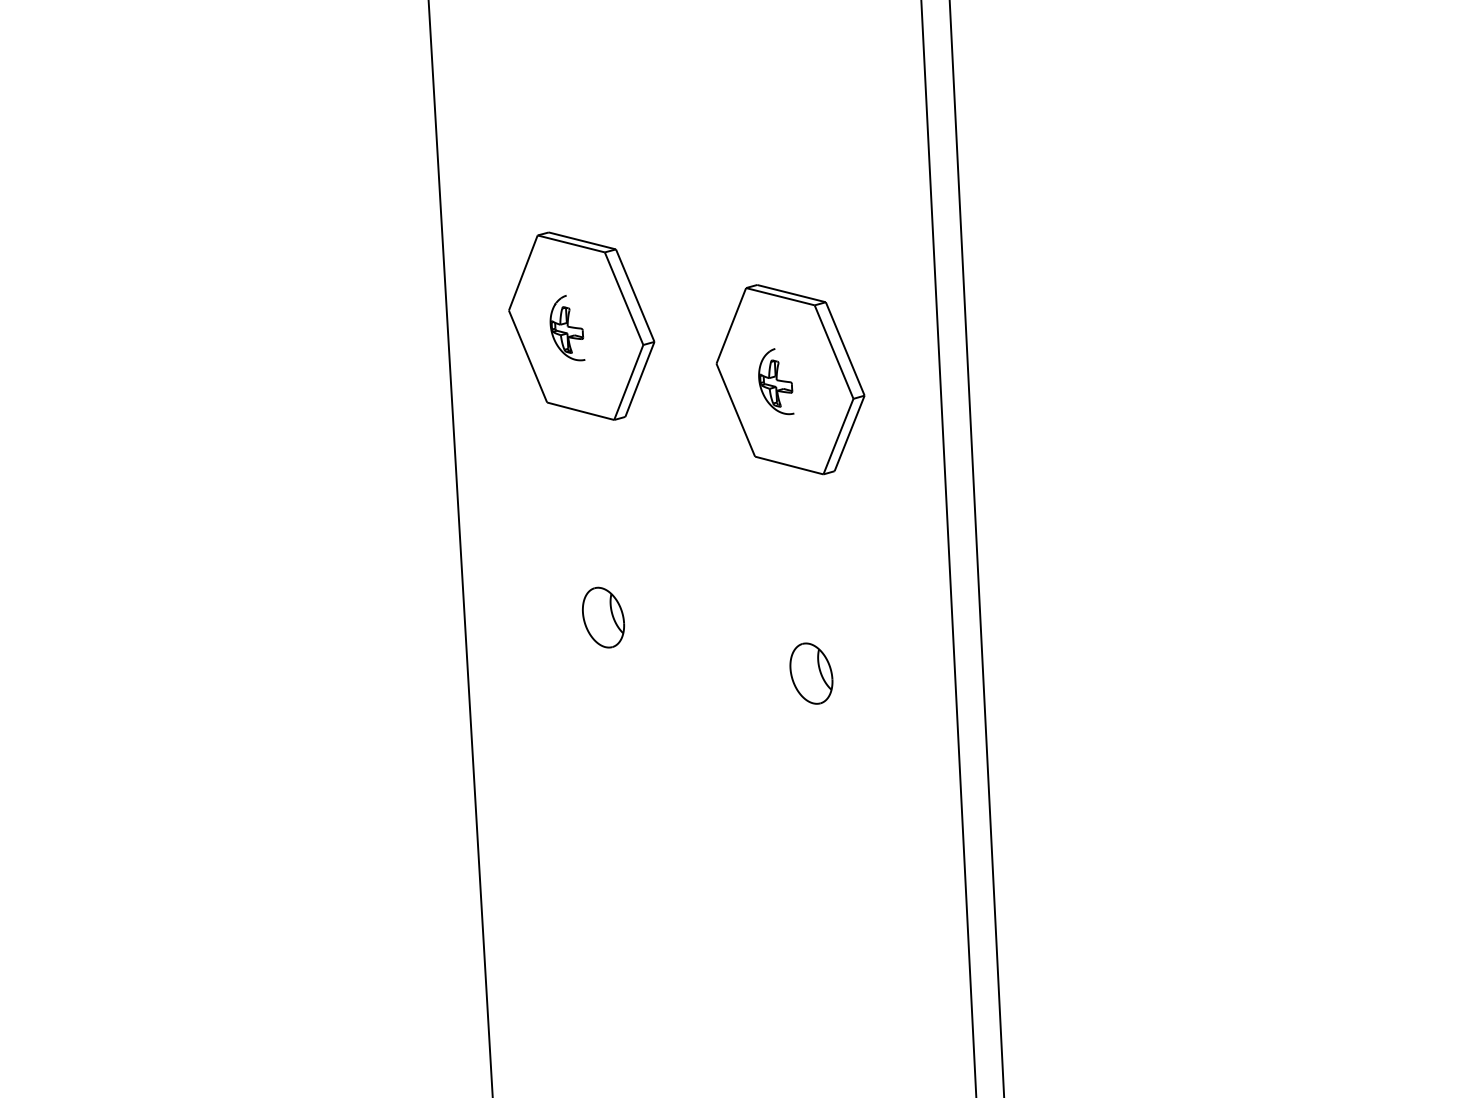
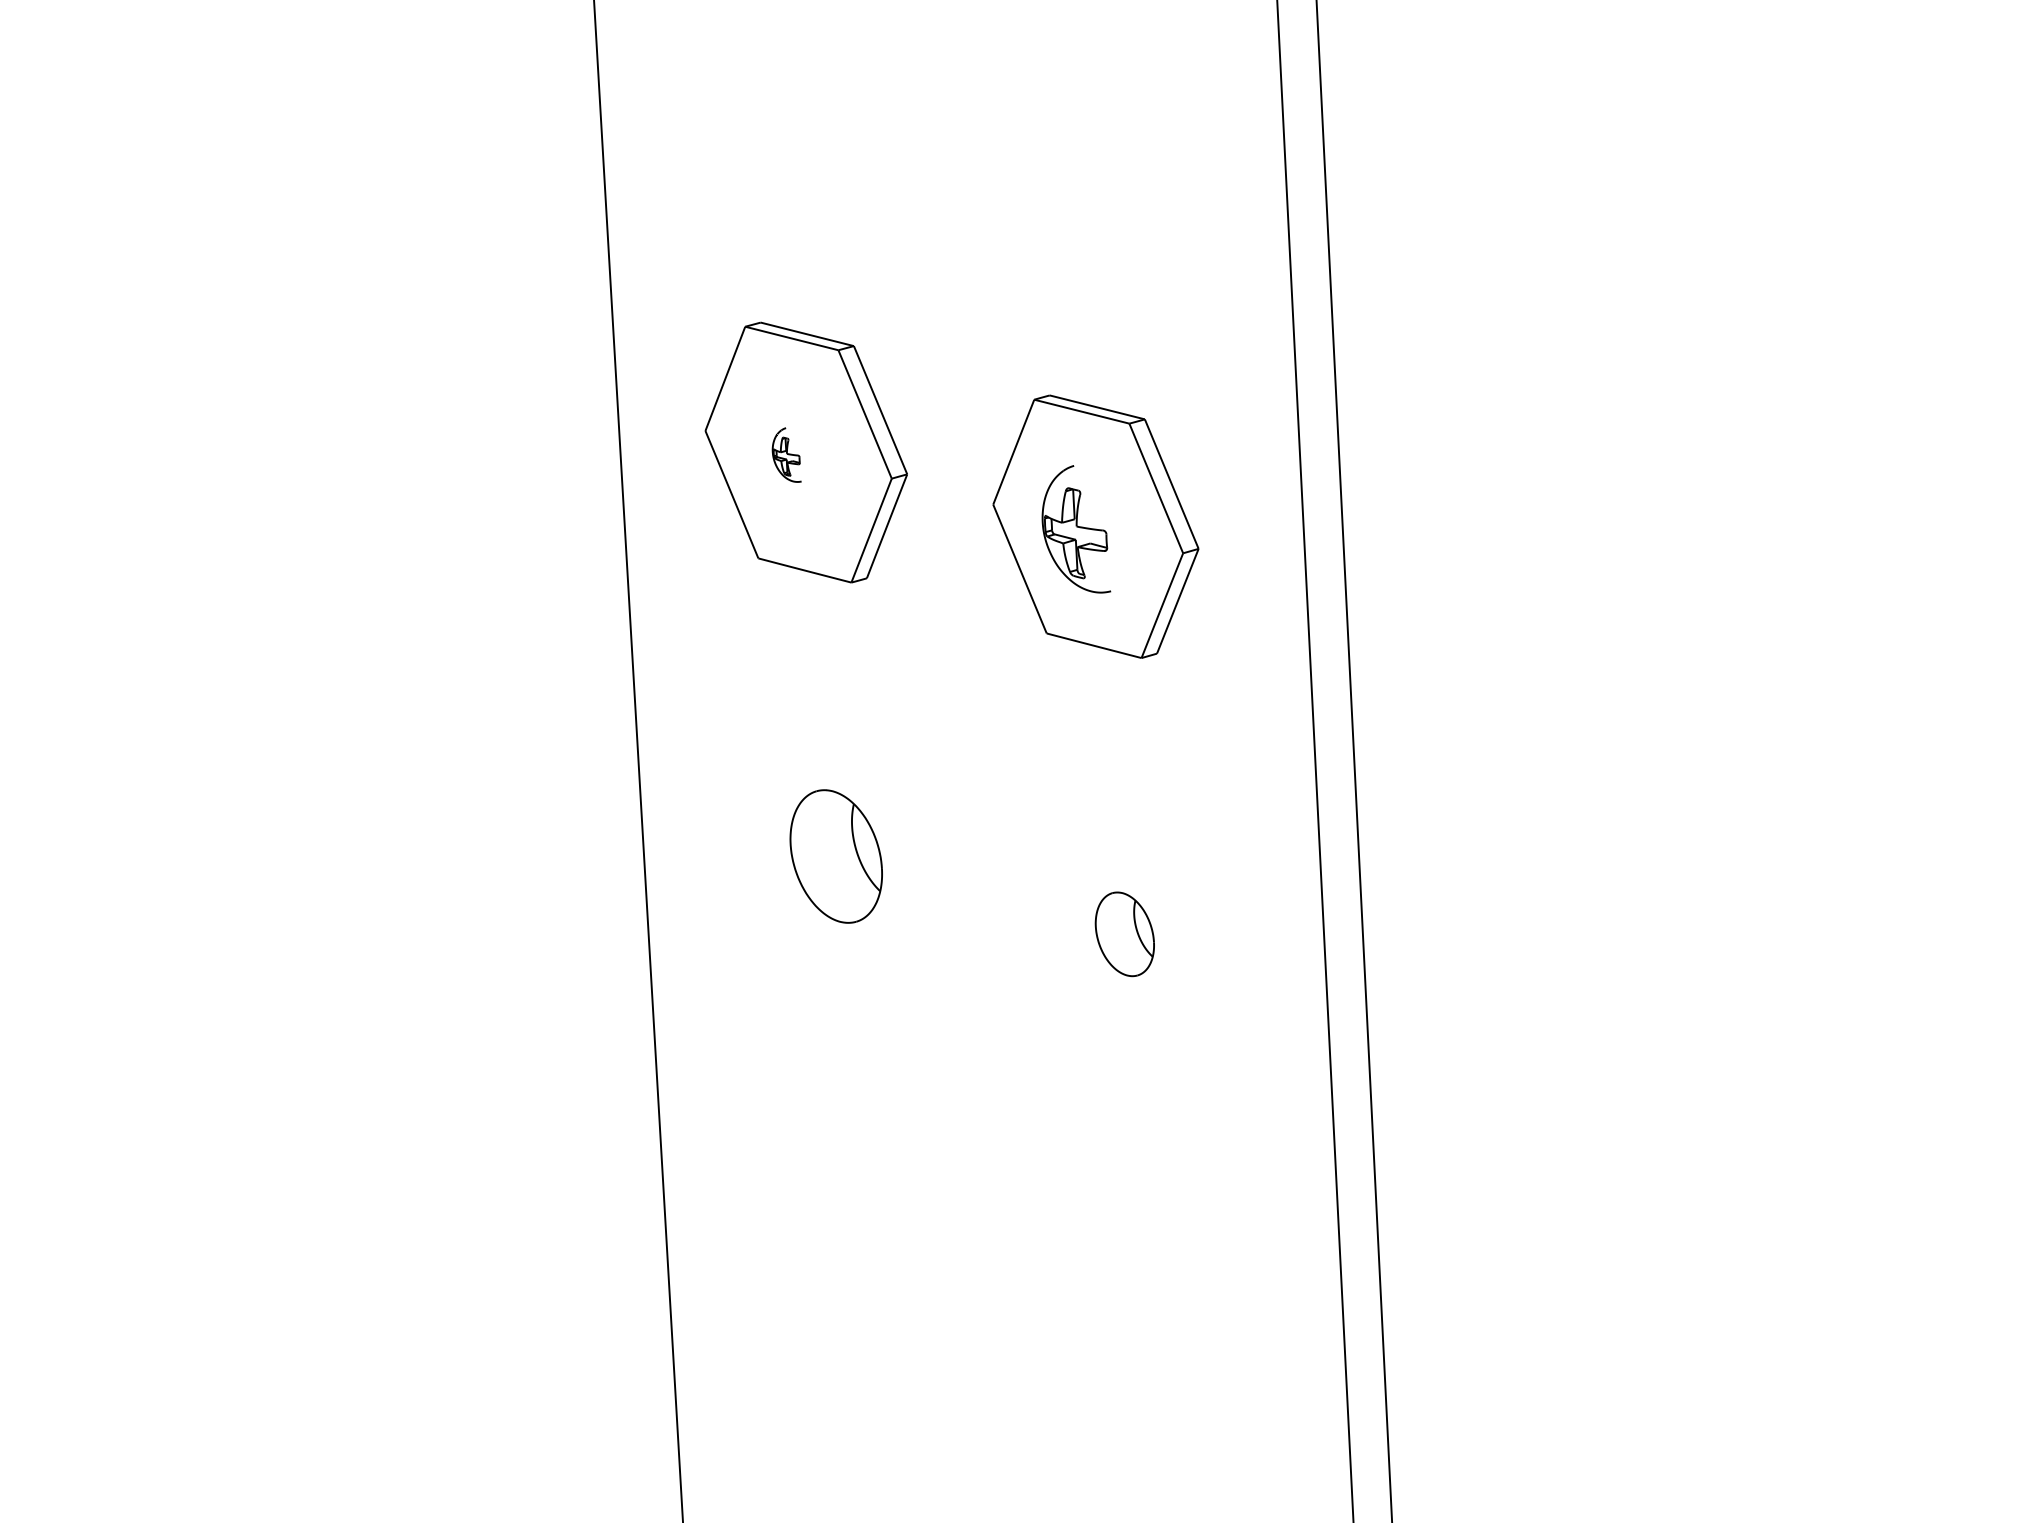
part: (567, 327) -> (786, 454), size x0.6
part: (776, 381) -> (1076, 529), size x1.4
part: (603, 617) -> (836, 856), size x1.6

